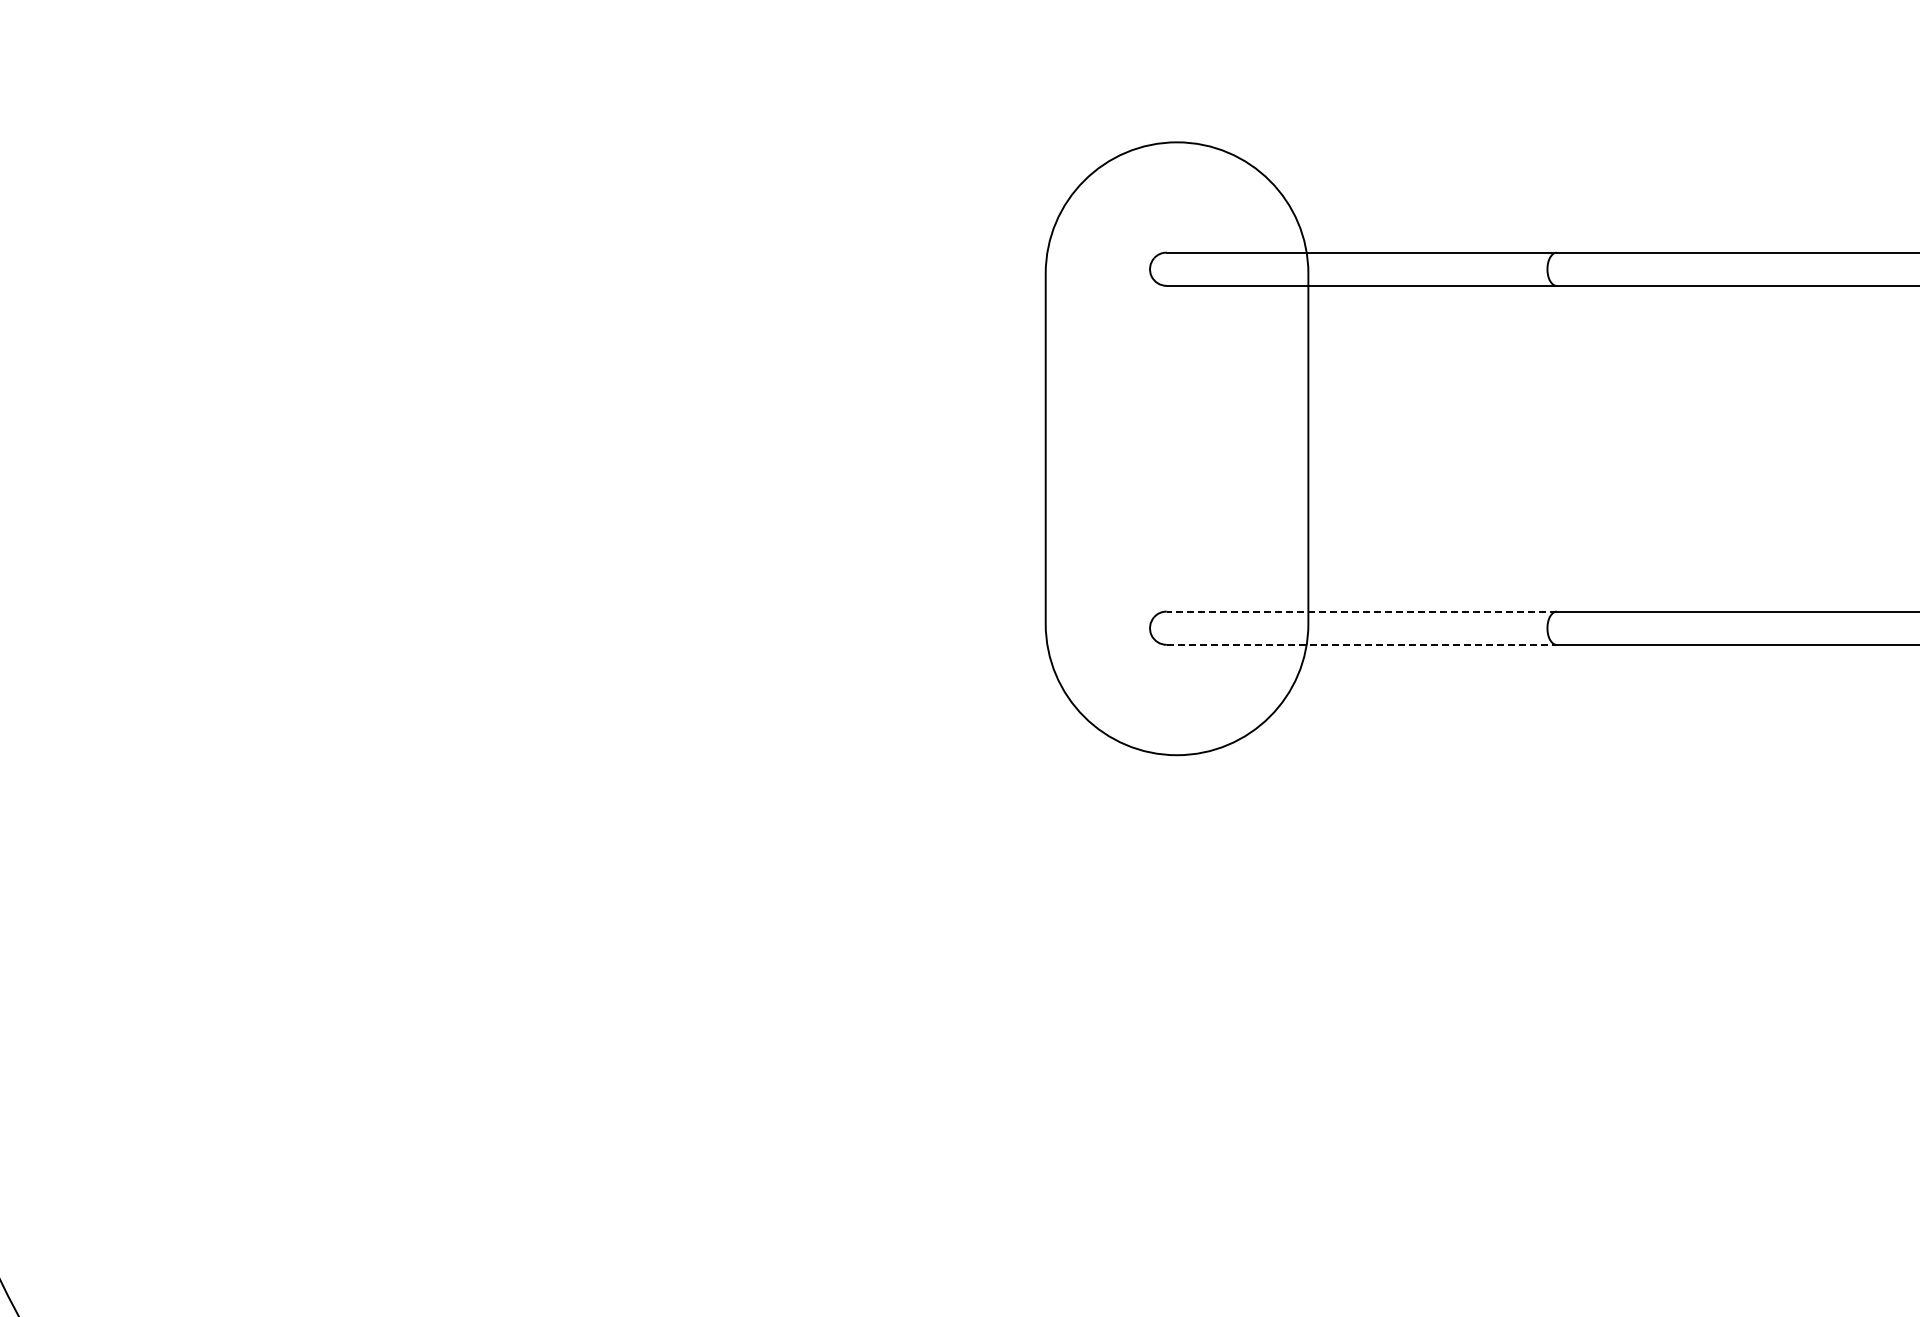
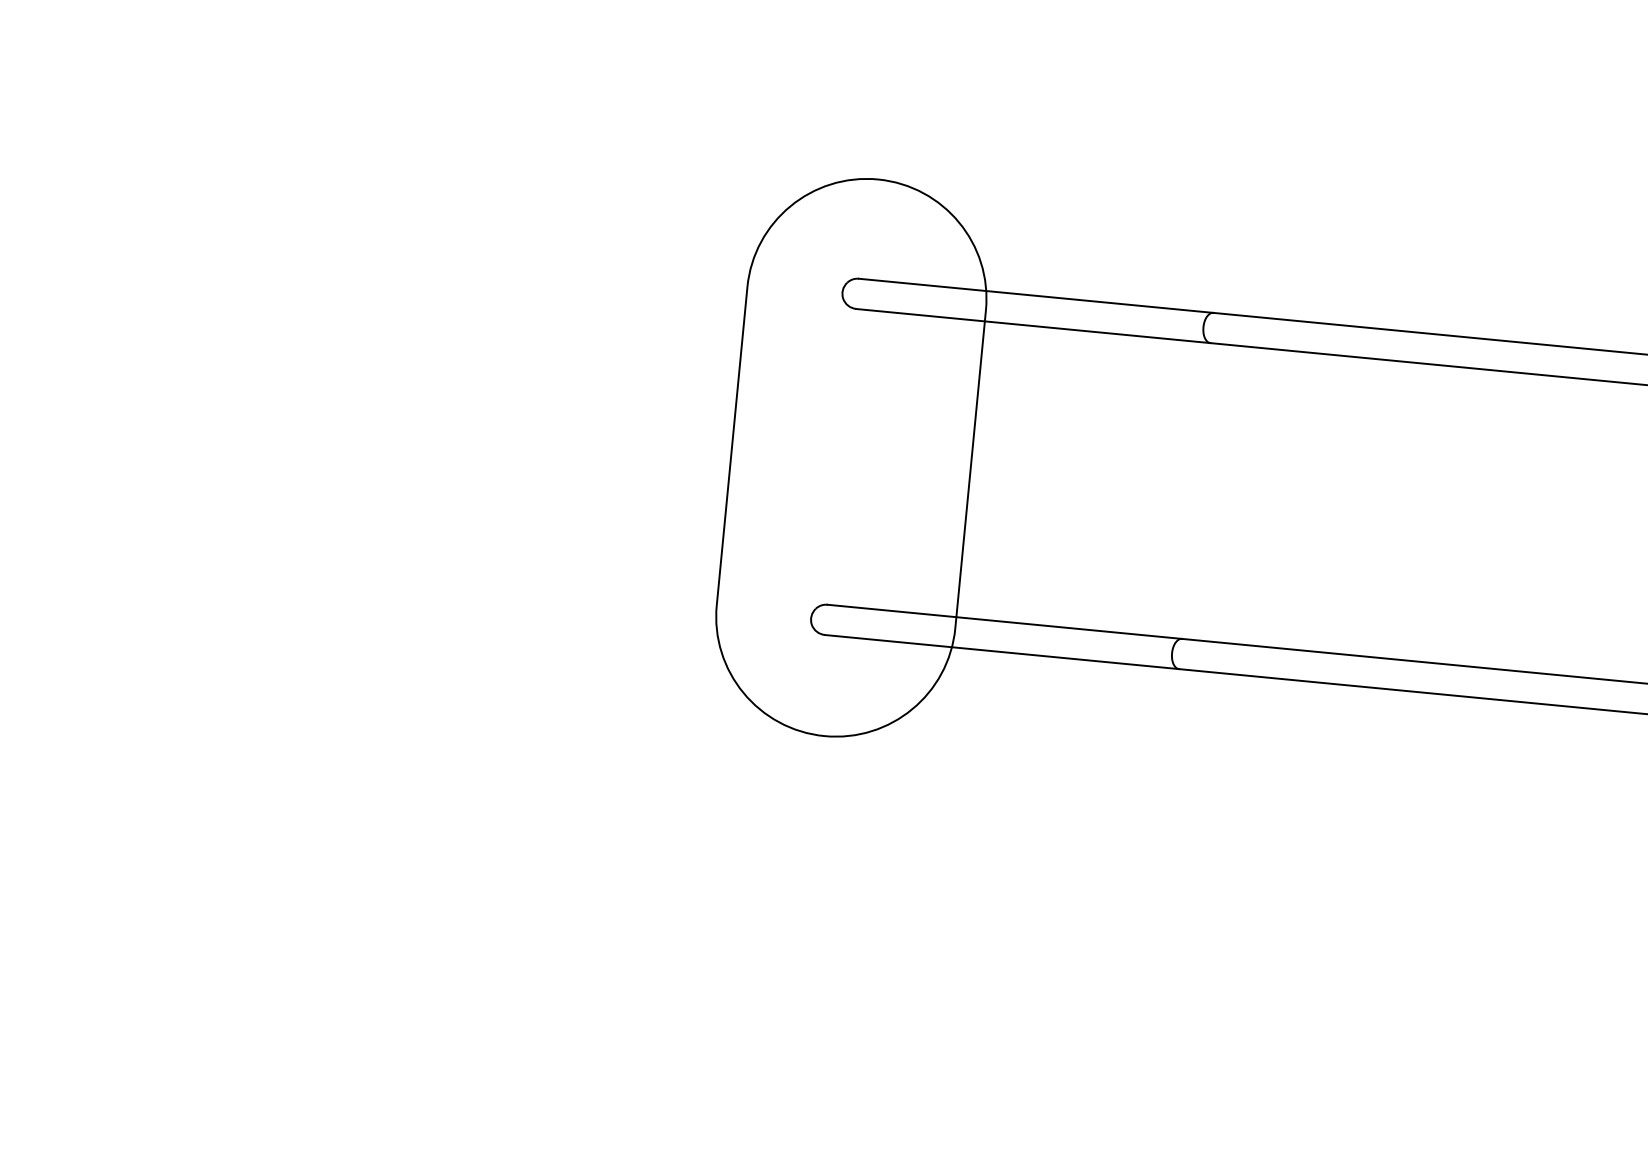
line: (1361, 611) -> (1004, 621), dashed -> solid
line: (1362, 644) -> (1002, 651), dashed -> solid

